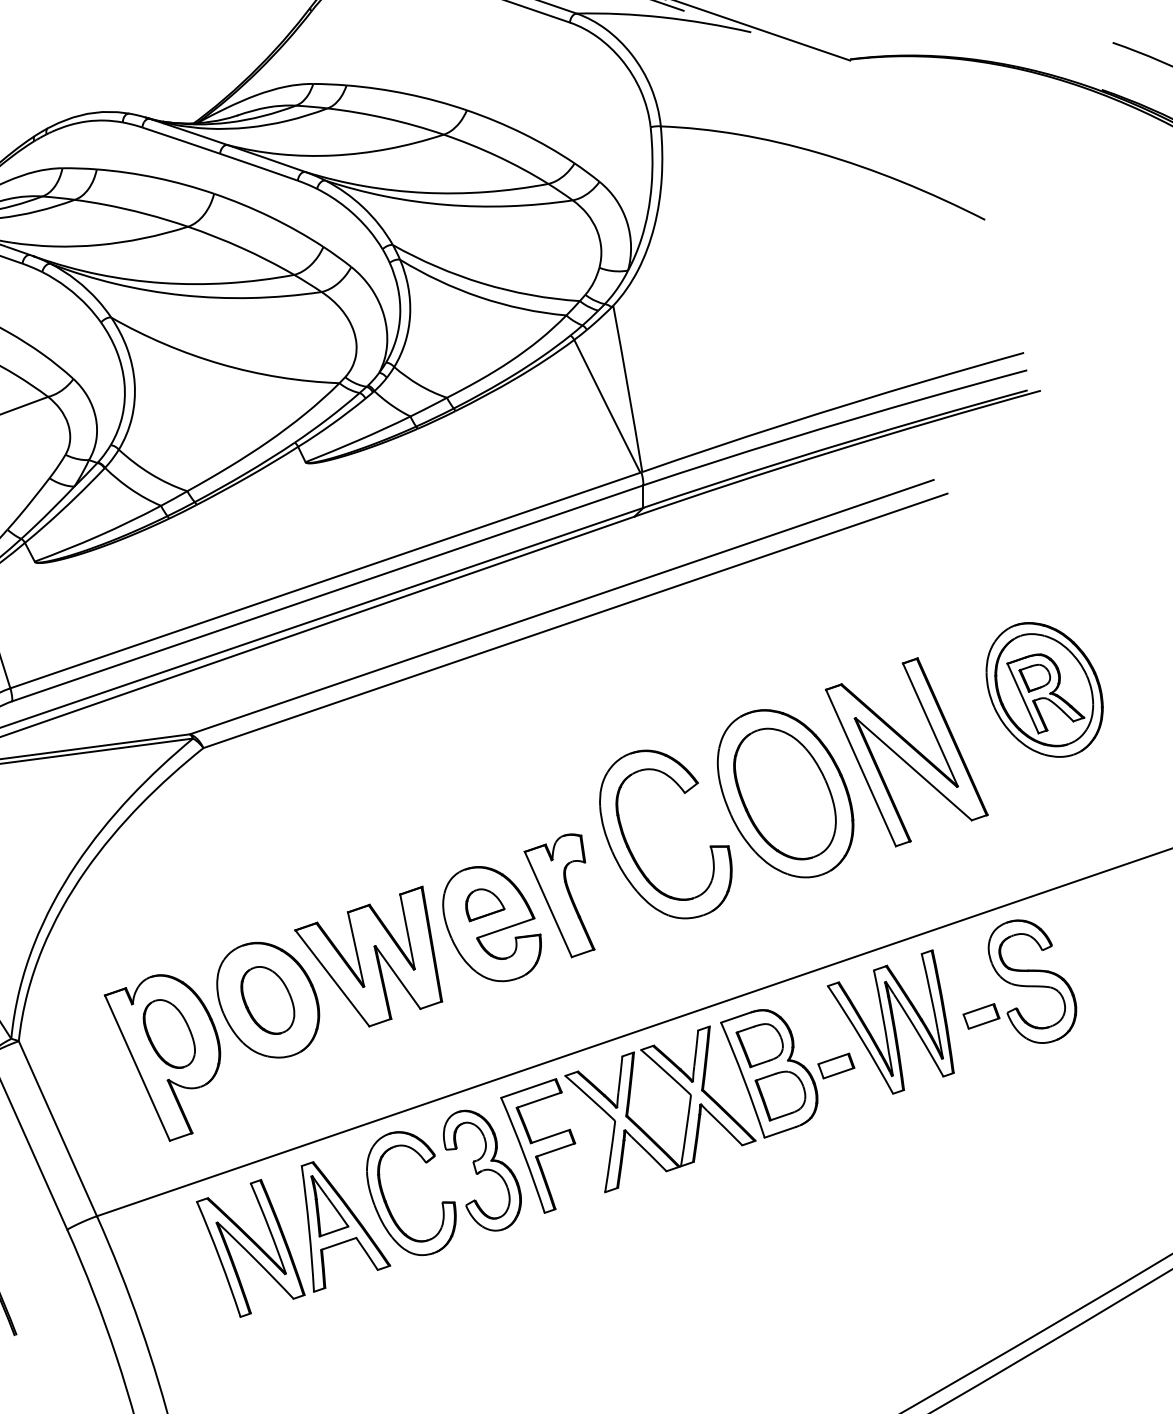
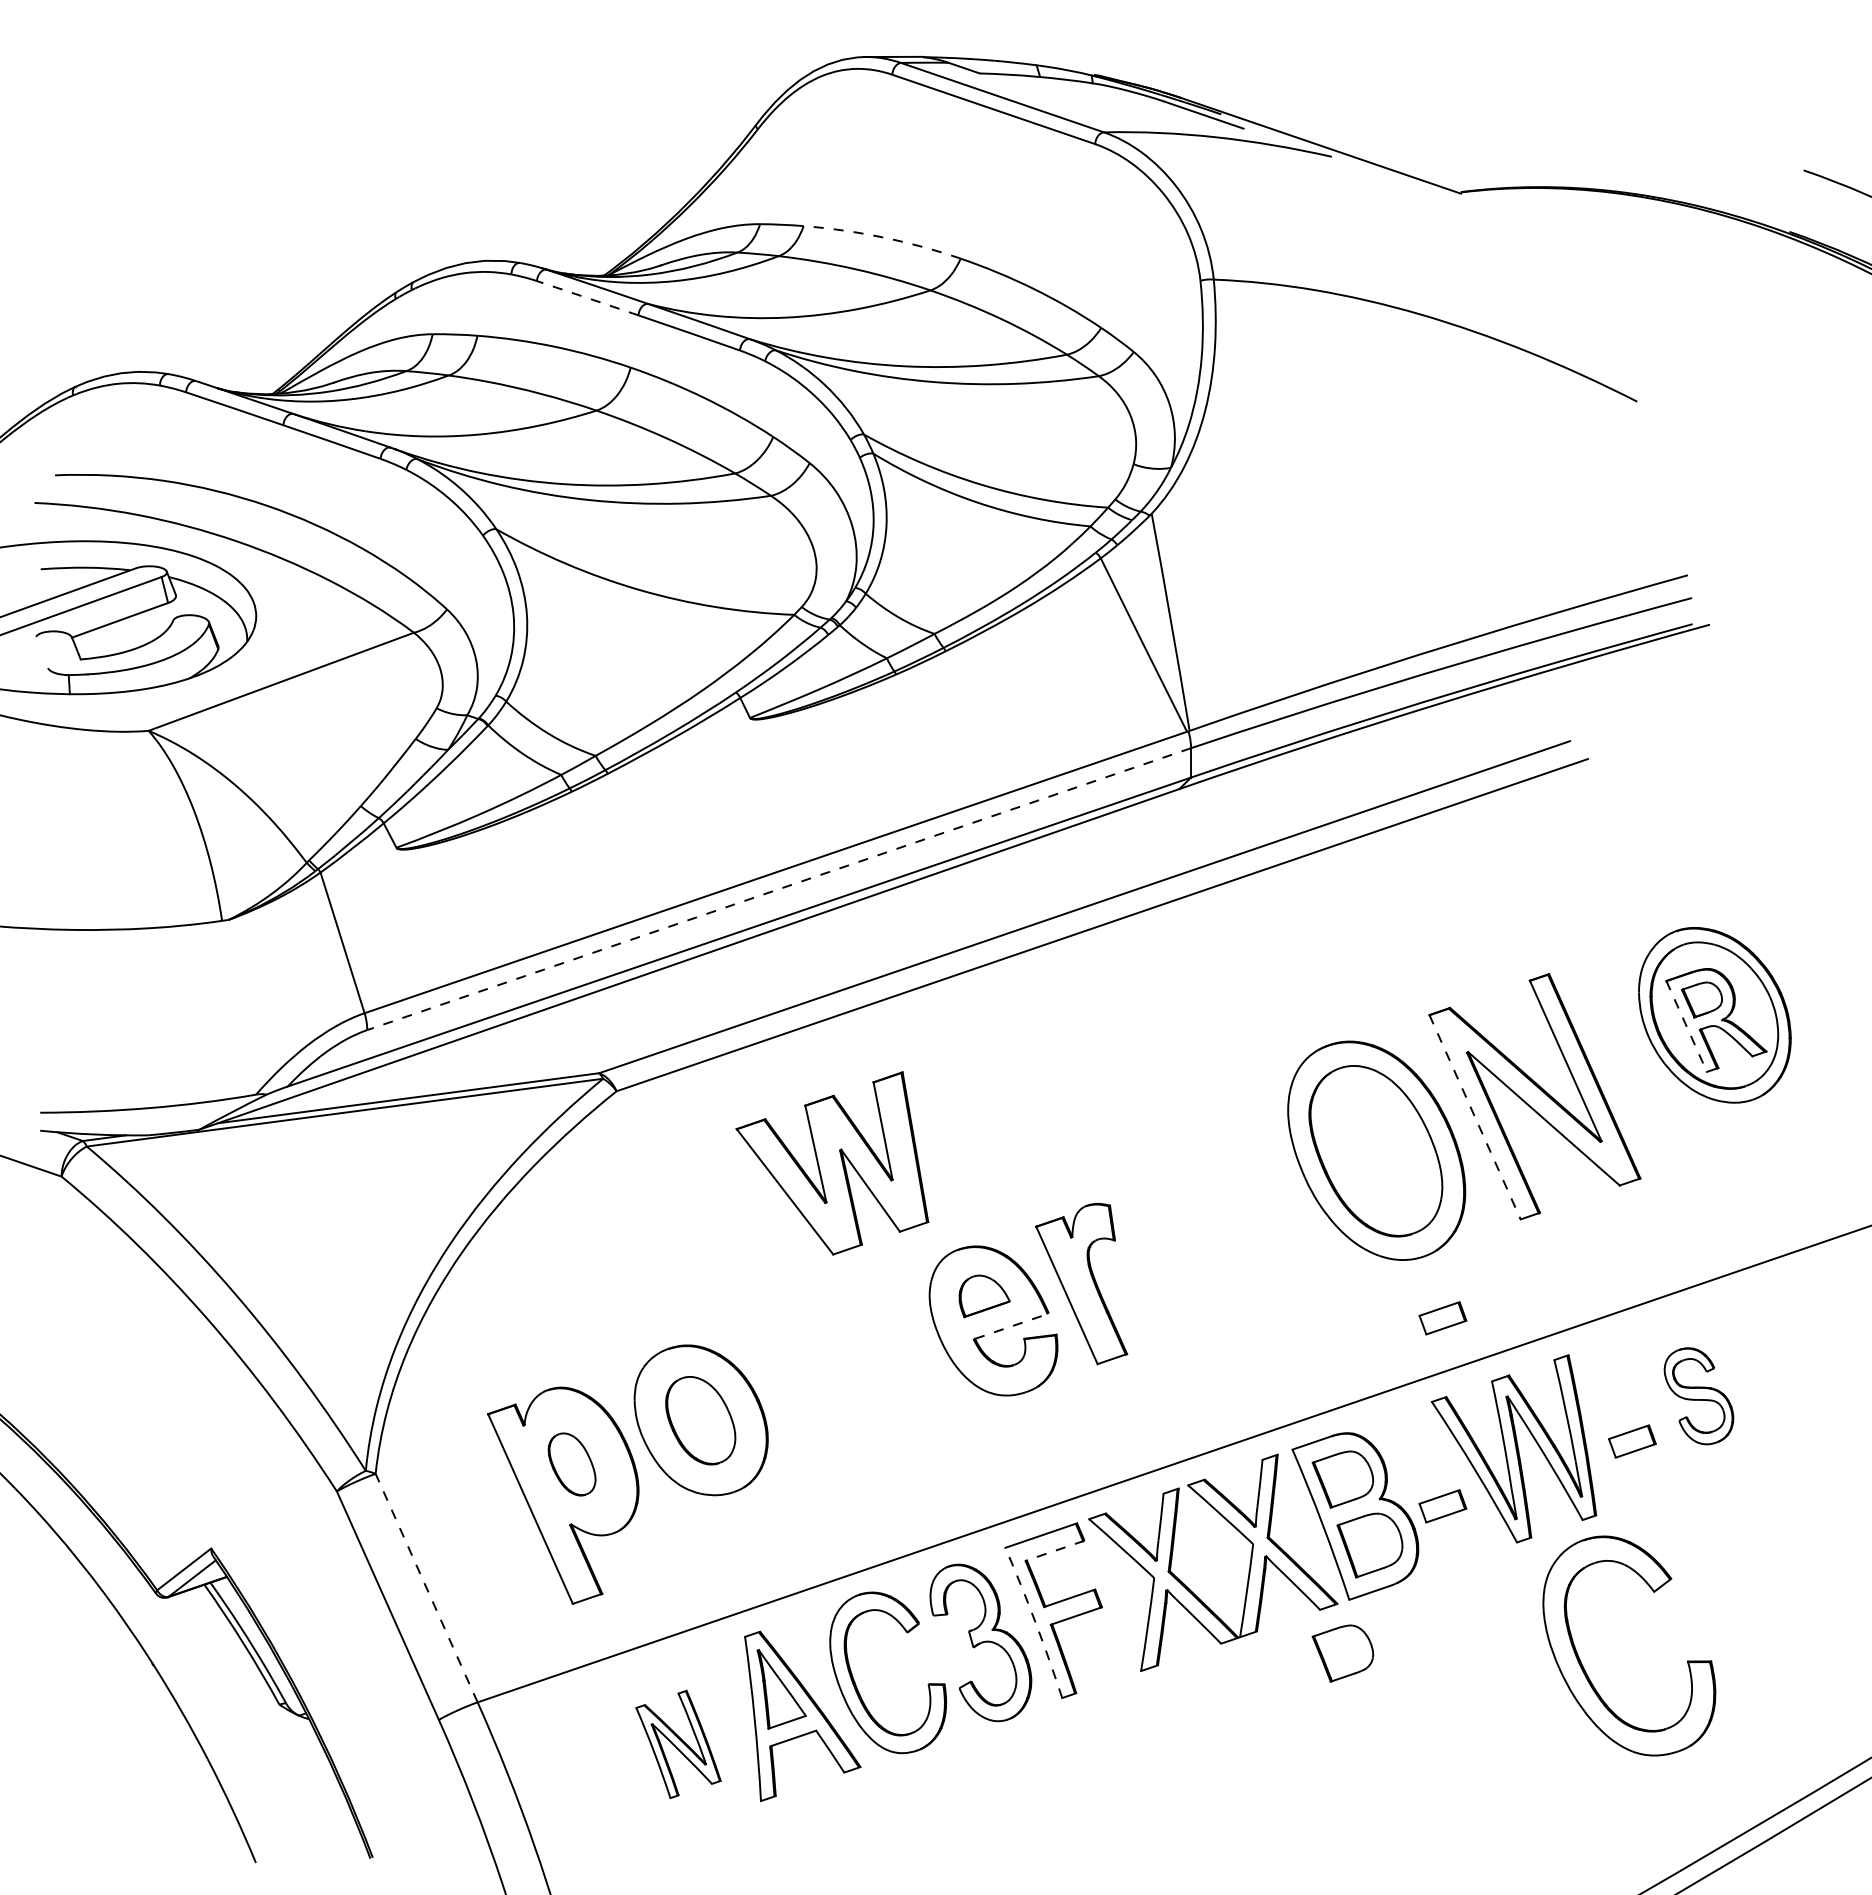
arc: (407, 94) -> (883, 237), solid -> dashed
arc: (181, 140) -> (587, 298), solid -> dashed
line: (327, 593) -> (778, 889), solid -> dashed
line: (1022, 698) -> (1686, 1026), solid -> dashed
line: (861, 768) -> (1475, 1117), solid -> dashed
part: (629, 847) -> (1582, 1663), moved
part: (836, 922) -> (1442, 1318), added
line: (505, 928) -> (1011, 1326), solid -> dashed
part: (368, 956) -> (832, 1163), moved
part: (1032, 981) -> (1698, 1396), size x0.6
part: (168, 1034) -> (571, 1464), size x0.7
line: (539, 1099) -> (1055, 1550), solid -> dashed
line: (57, 1128) -> (426, 1587), solid -> dashed
arc: (524, 1155) -> (1035, 1622), solid -> dashed
part: (759, 1178) -> (1342, 1653), added
part: (250, 1248) -> (678, 1744), size x0.6

